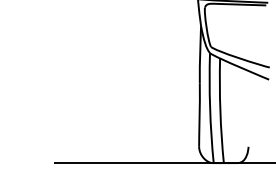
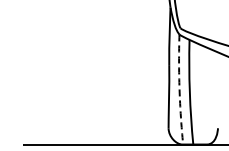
arc: (210, 108) -> (179, 89), solid -> dashed

